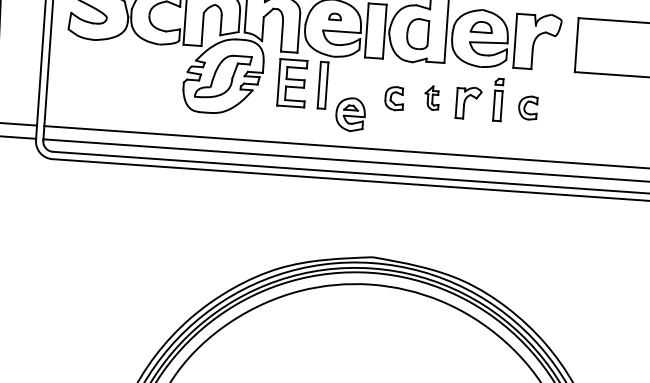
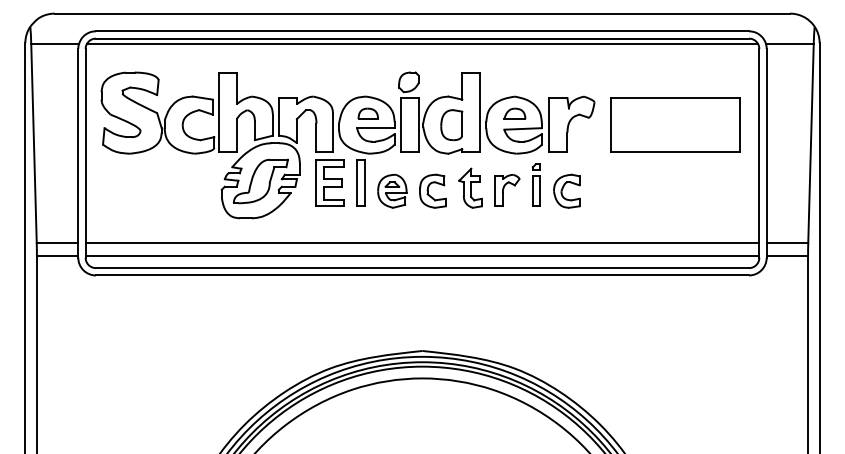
part: (334, 16) -> (367, 113), size x1.67
part: (394, 97) -> (432, 190), size x1.43
part: (432, 97) -> (470, 187), size x1.67
part: (527, 107) -> (566, 190), size x1.43
part: (350, 113) -> (392, 190), moved

